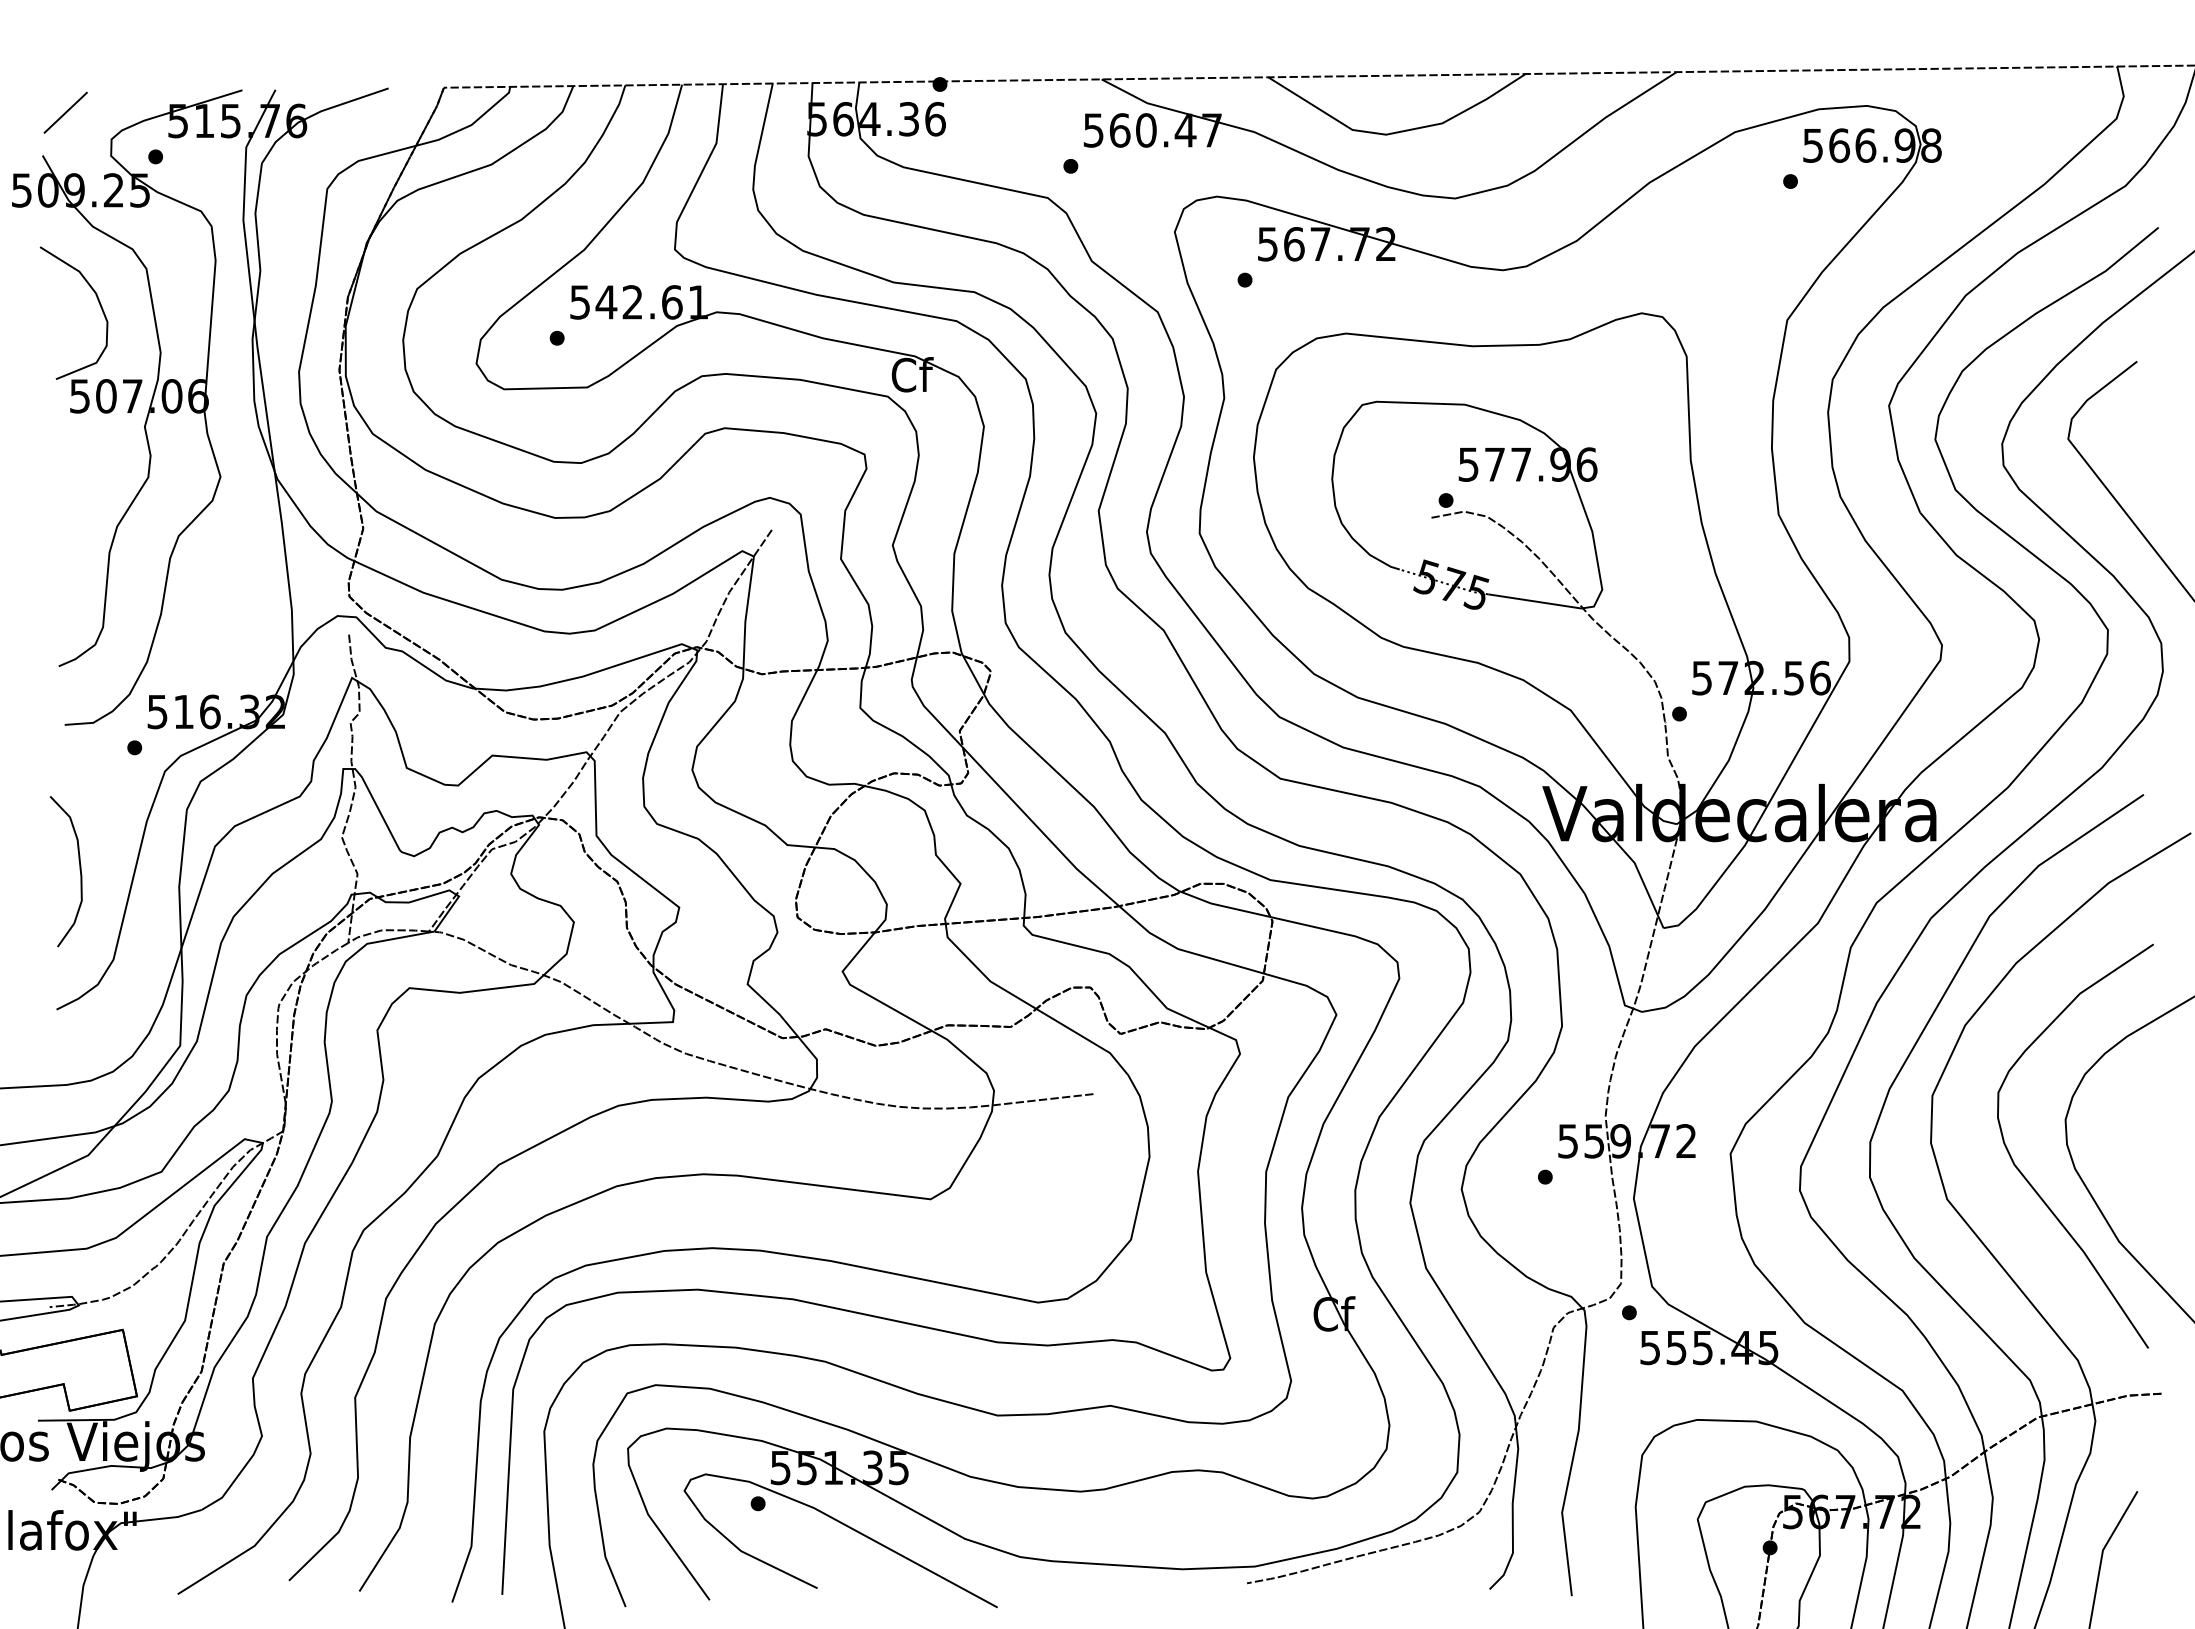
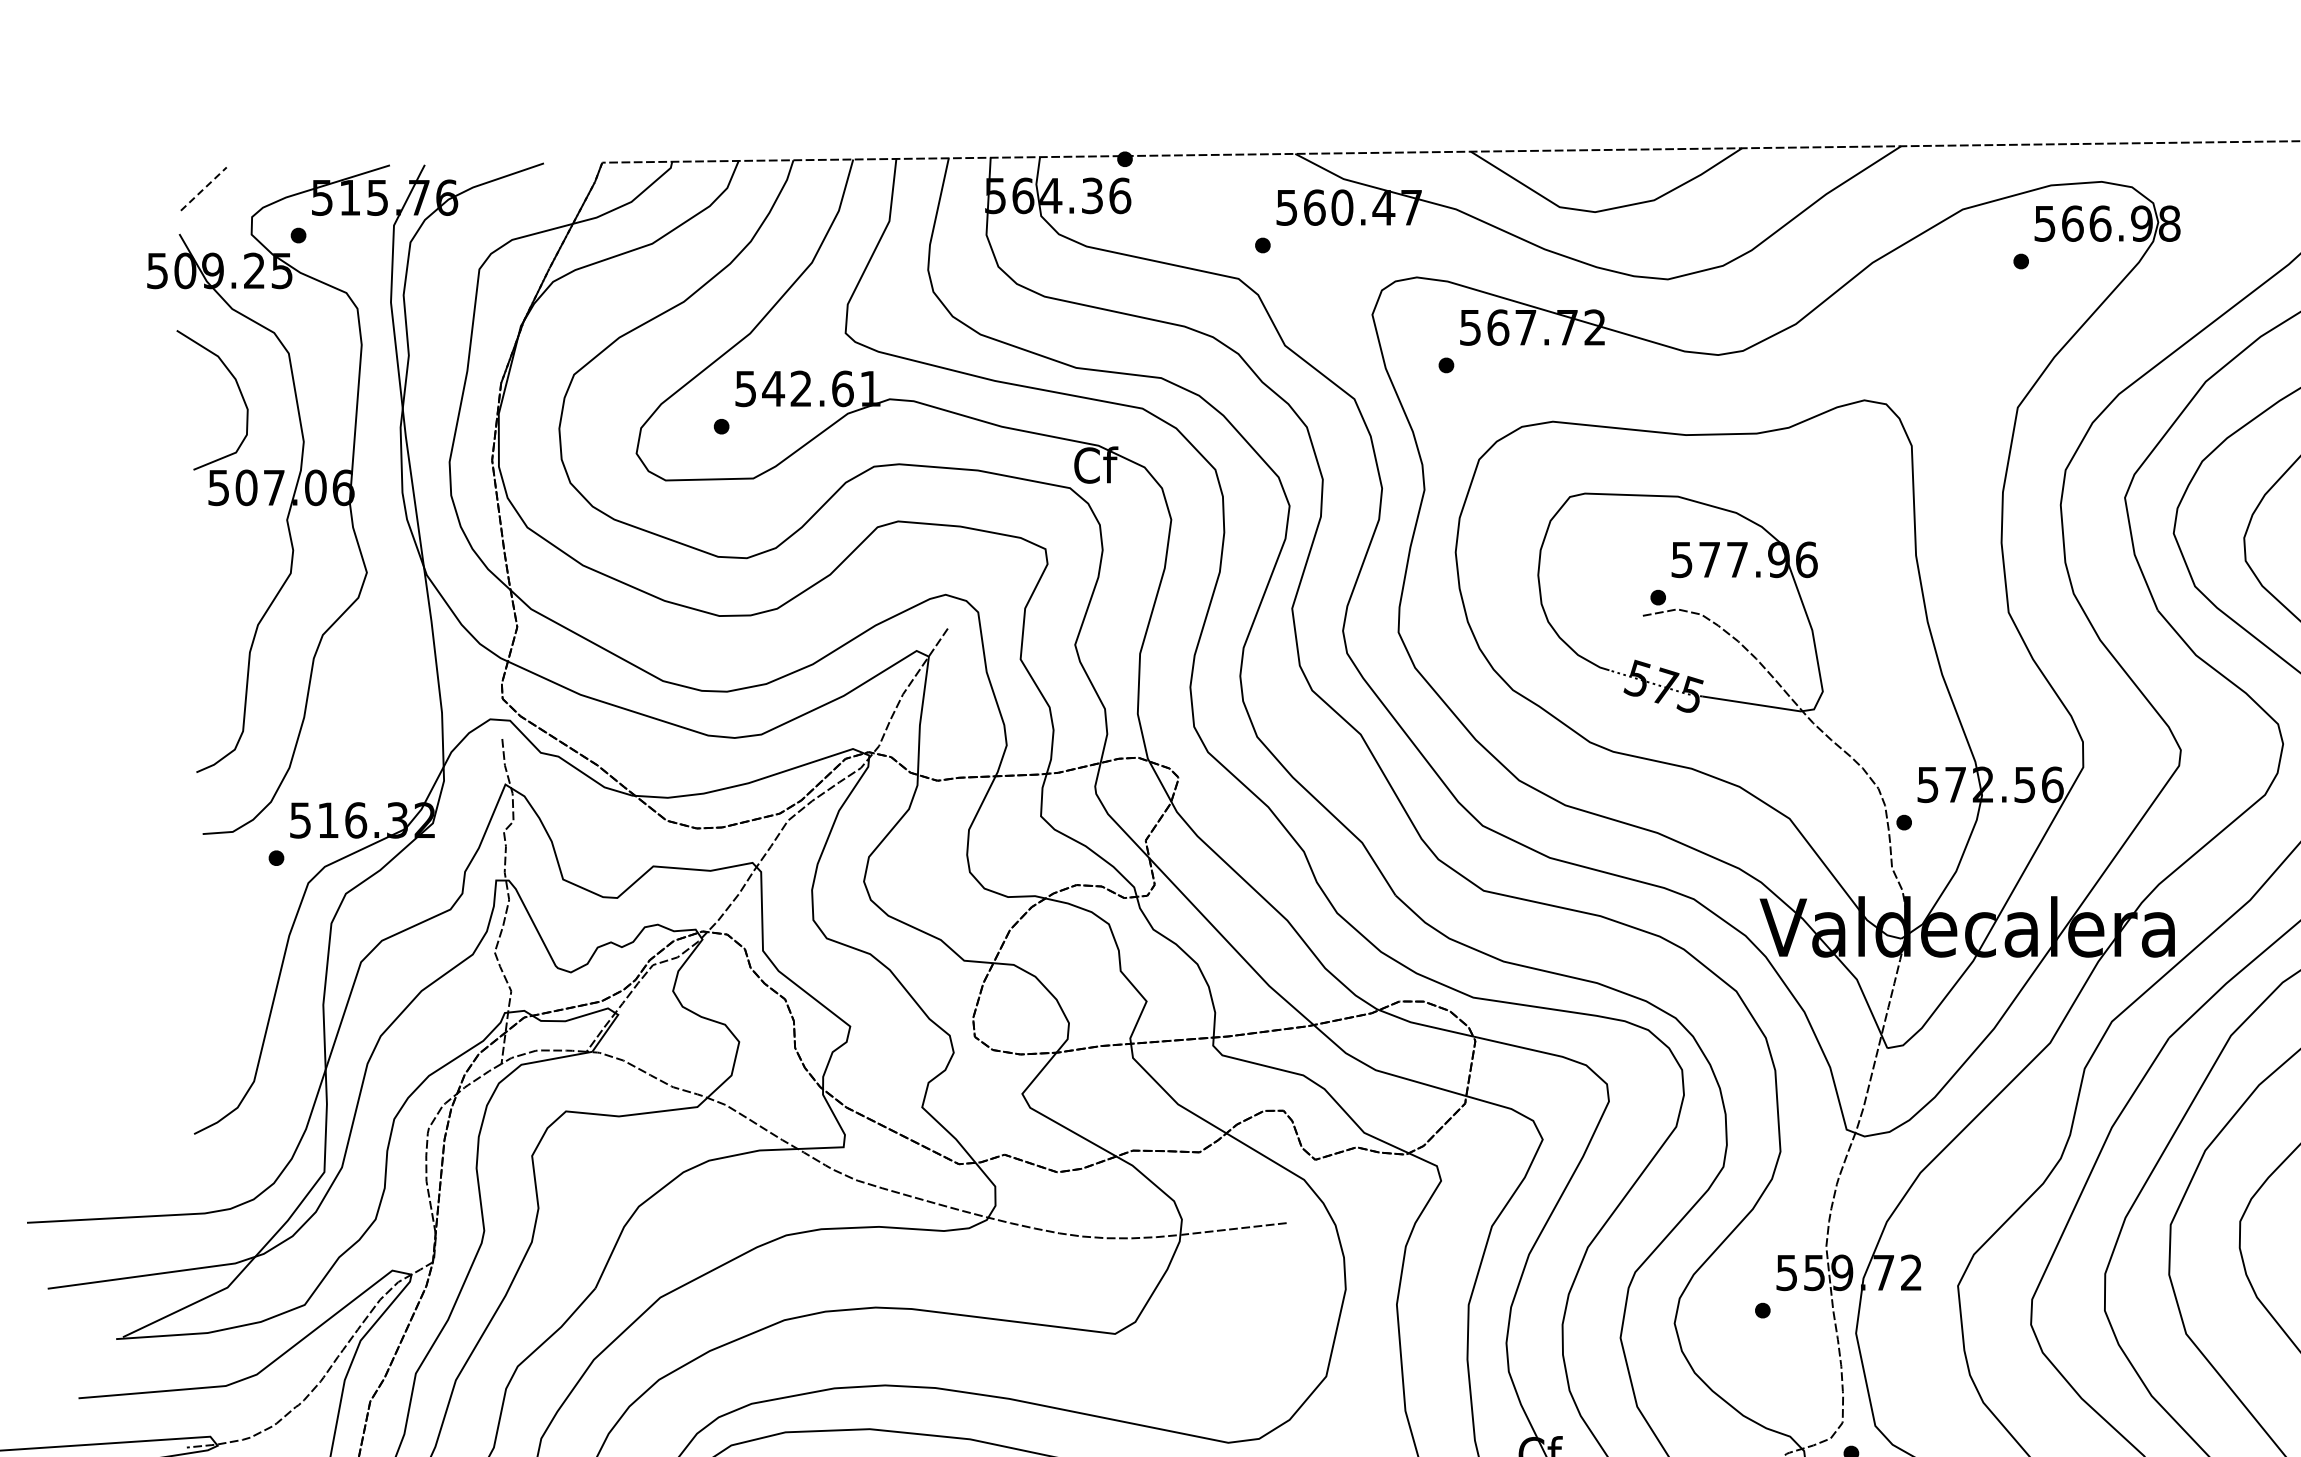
line: (65, 112) -> (203, 188), solid -> dashed
curve: (79, 870) -> (218, 987), removed

